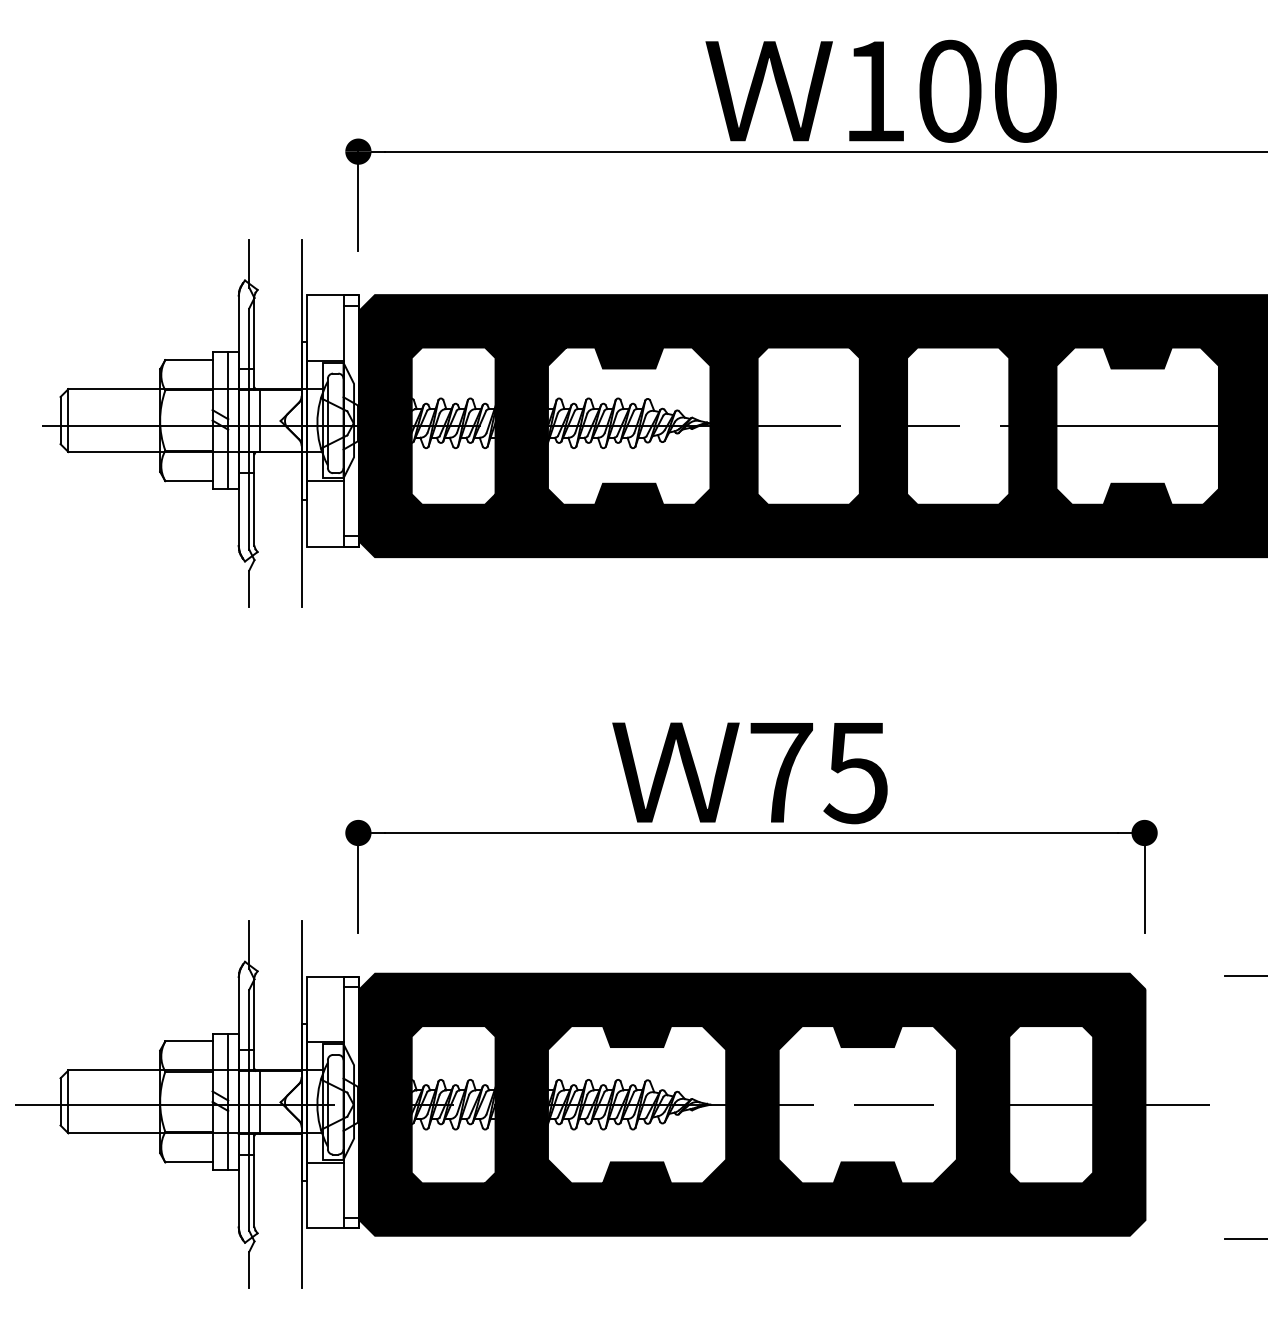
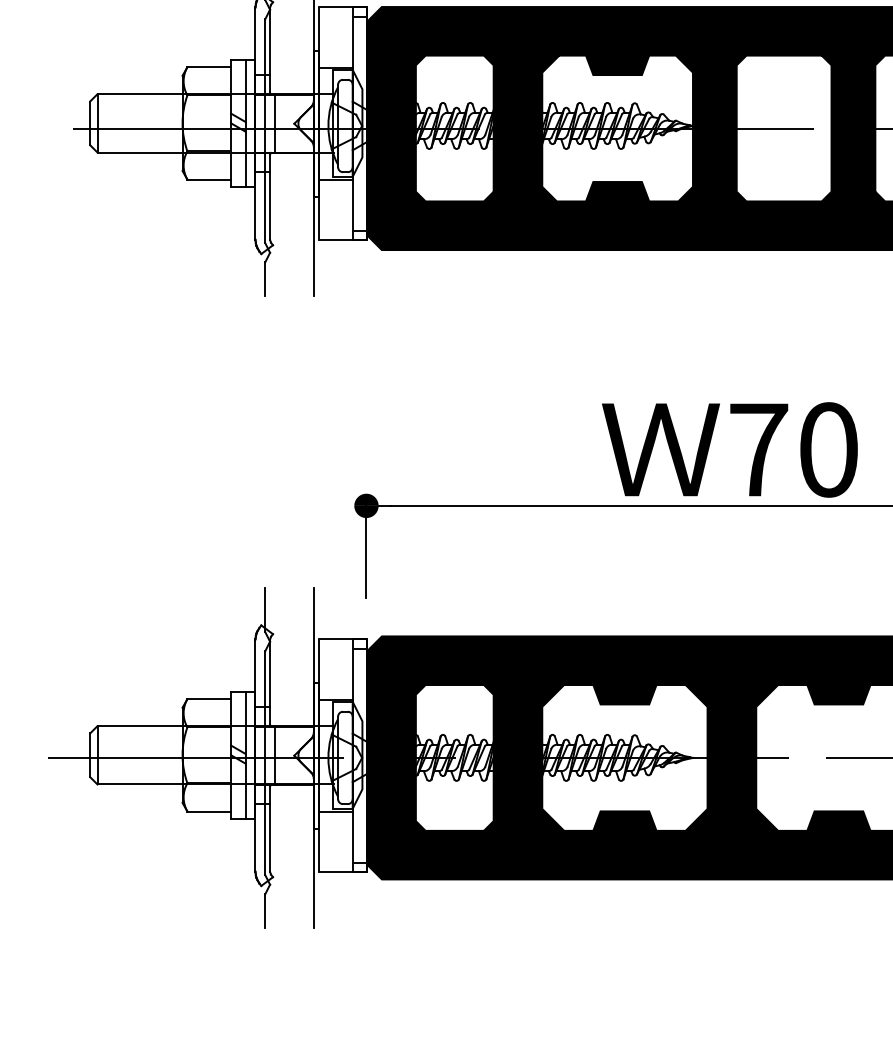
text: (855, 772) -> (827, 449), 75 -> 70

